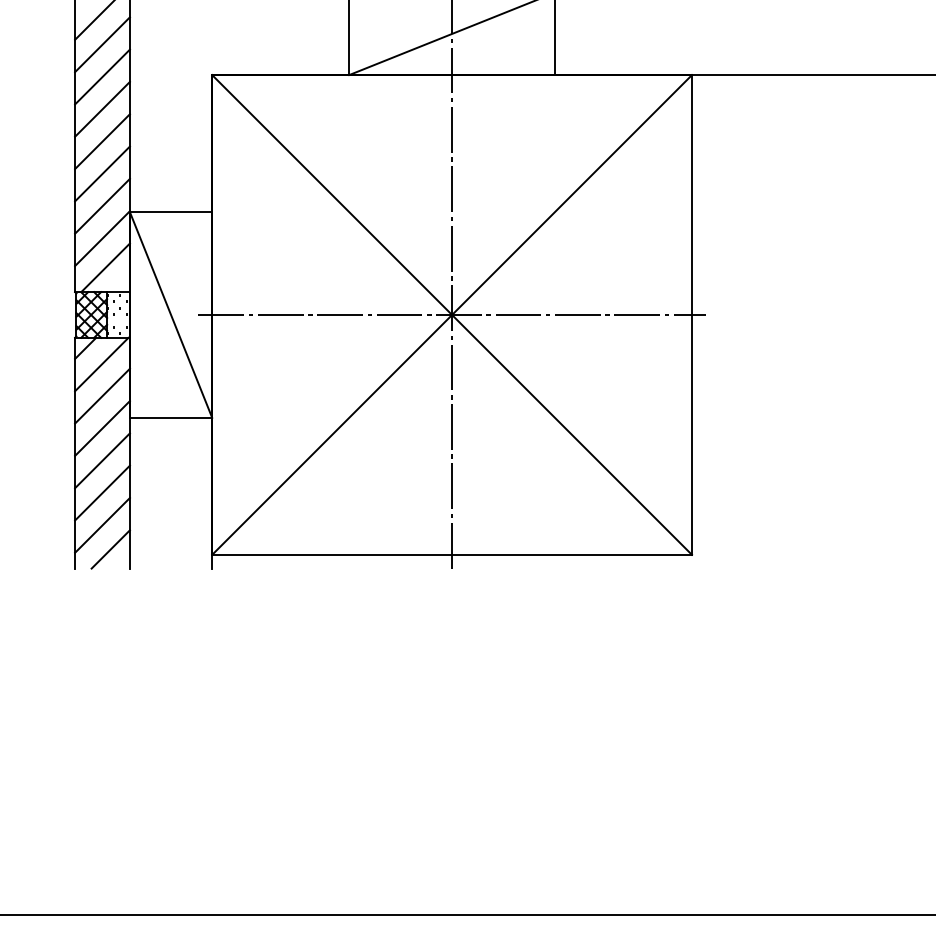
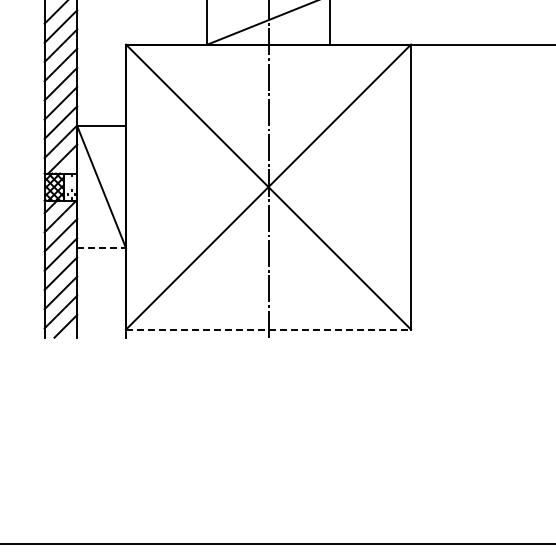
line: (452, 315) -> (268, 187), removed
line: (172, 418) -> (102, 248), solid -> dashed
line: (453, 554) -> (269, 329), solid -> dashed

